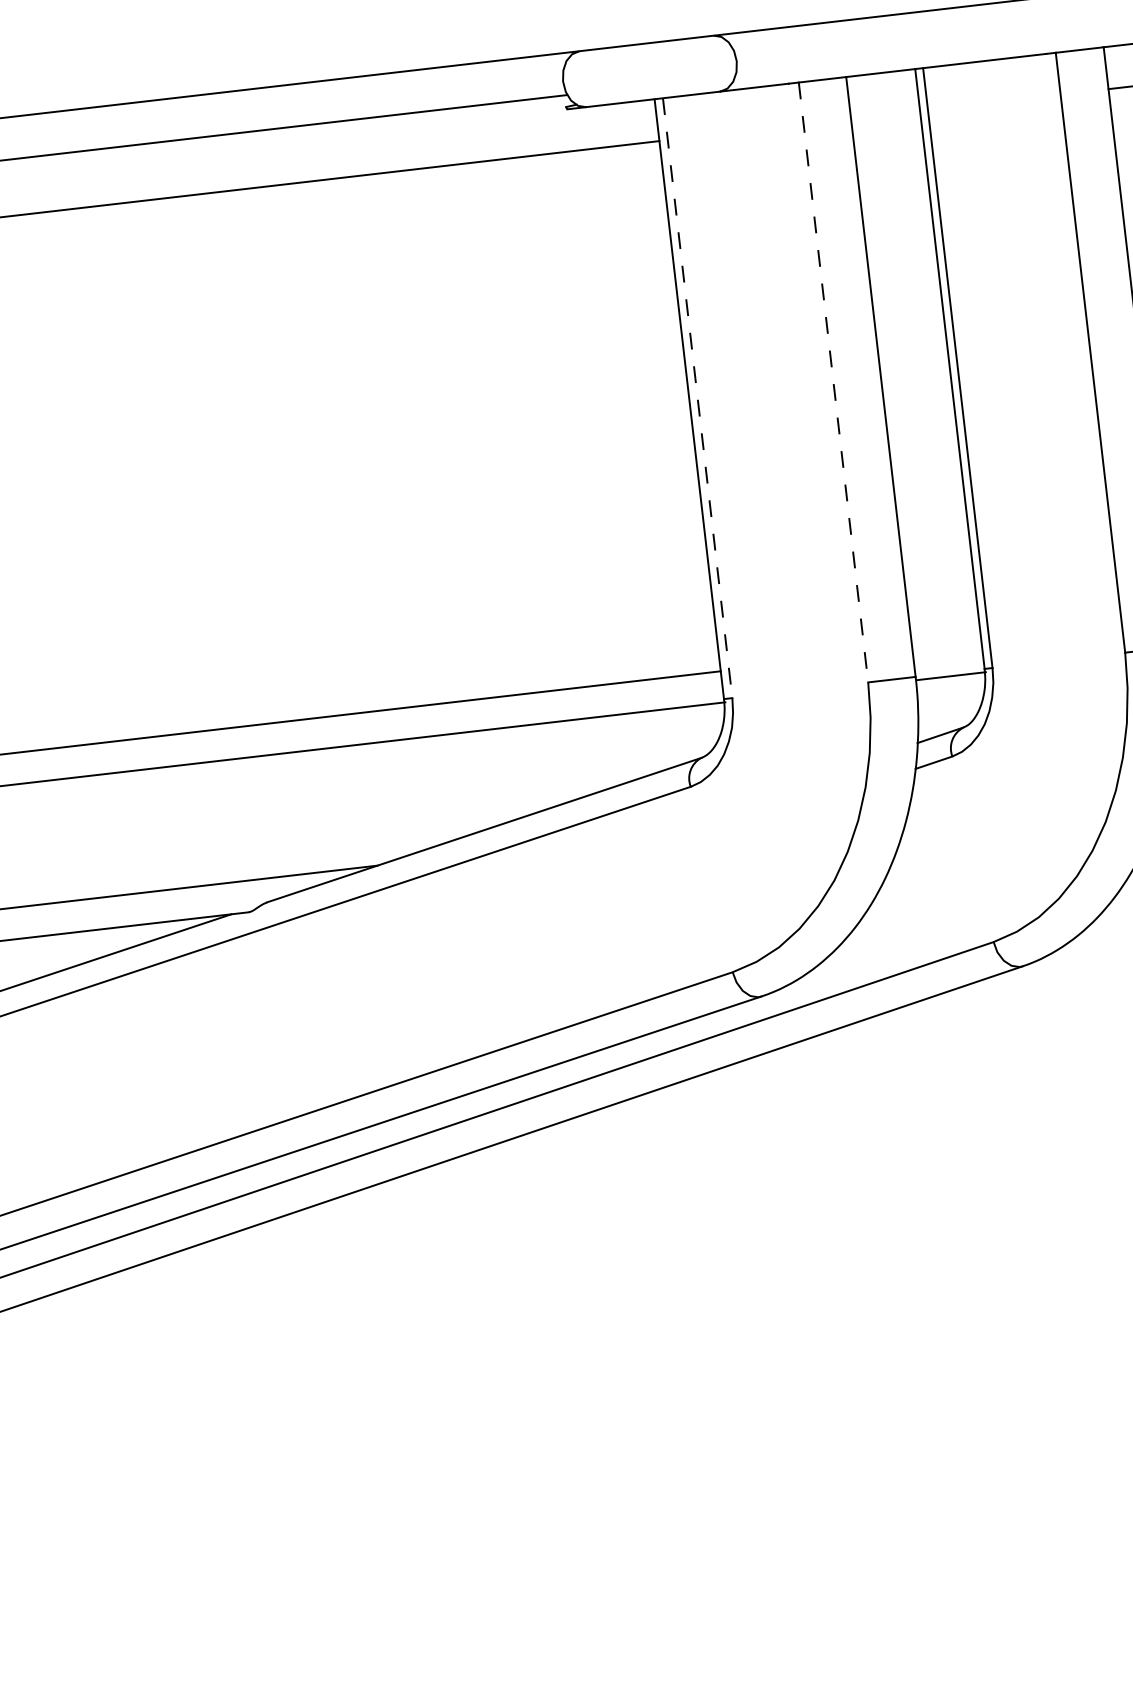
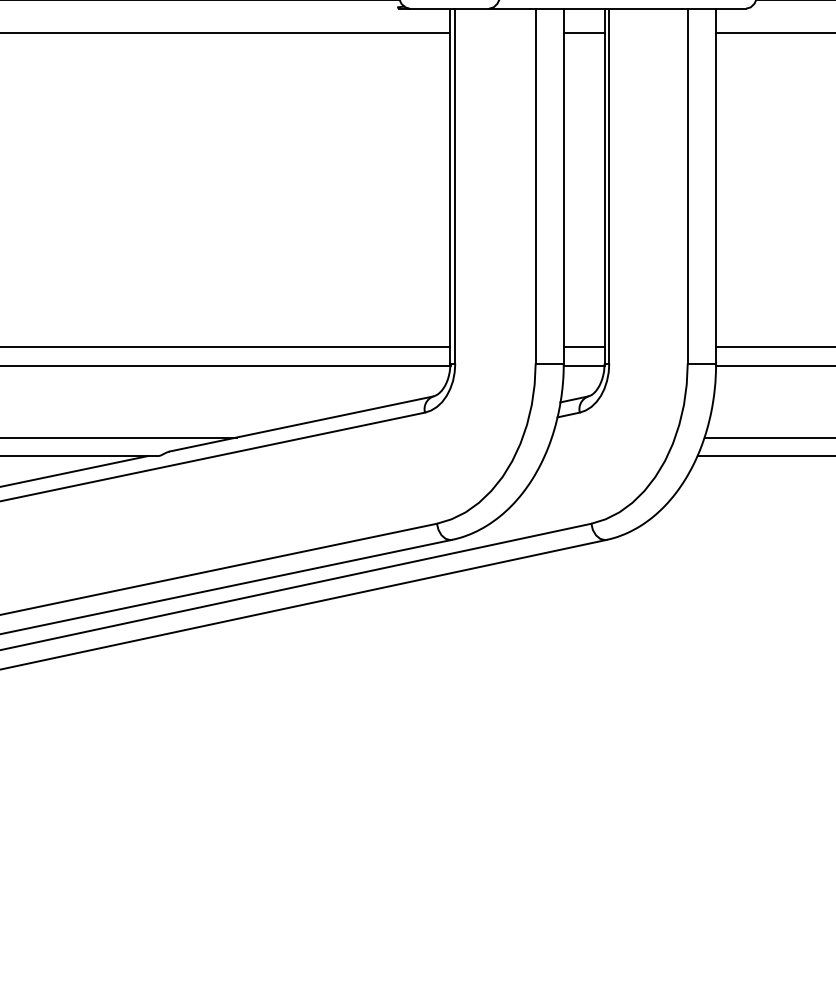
line: (884, 115) -> (583, 33), added
line: (833, 383) -> (535, 186), dashed -> solid
line: (698, 398) -> (455, 186), dashed -> solid
line: (945, 645) -> (583, 347), added

